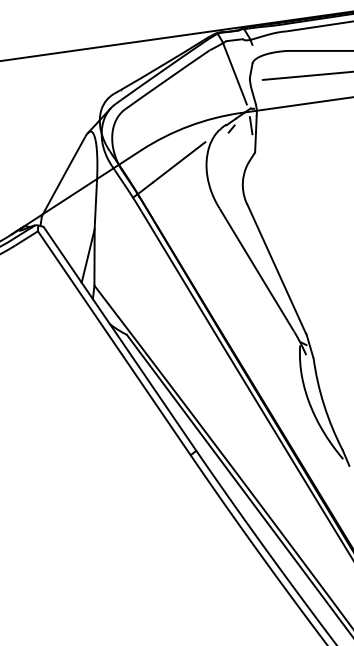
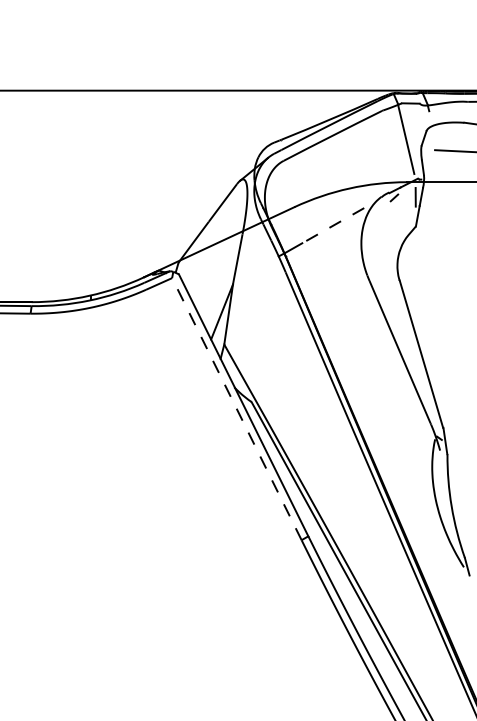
line: (179, 162) -> (333, 225), solid -> dashed
line: (113, 342) -> (236, 408), solid -> dashed

